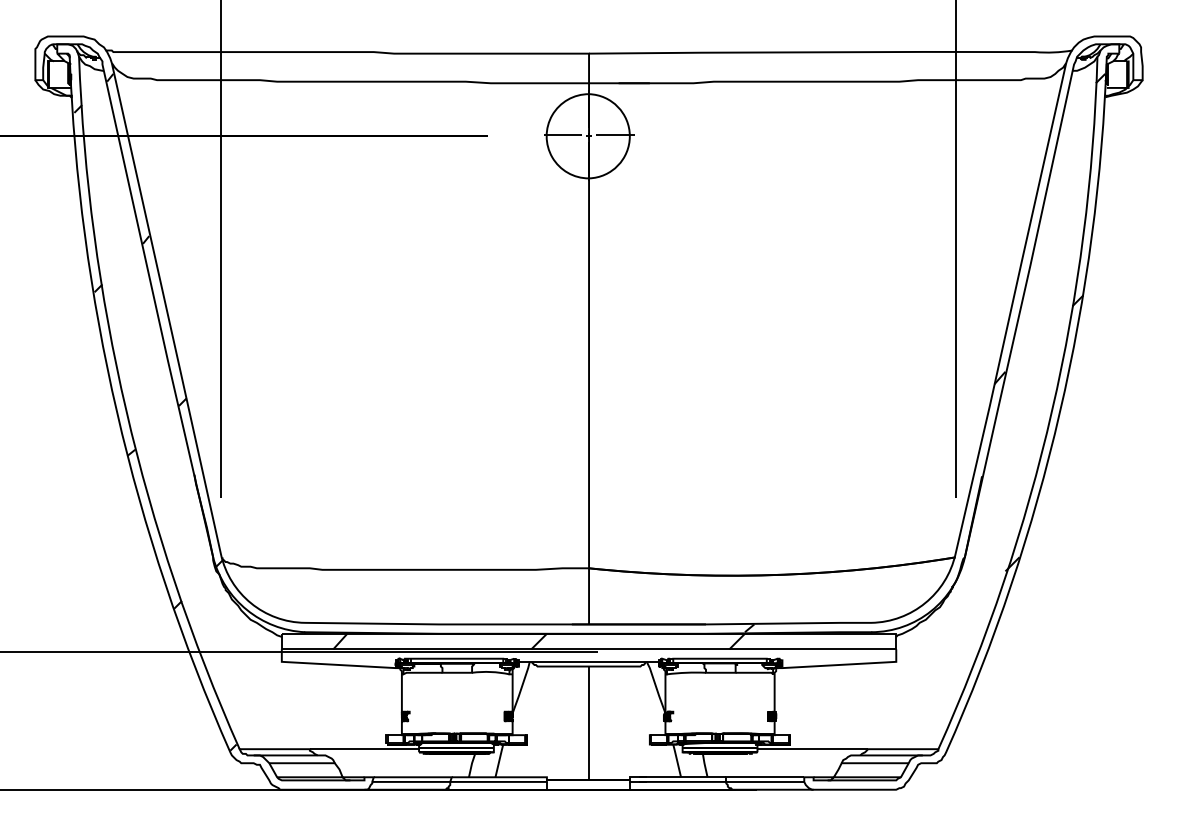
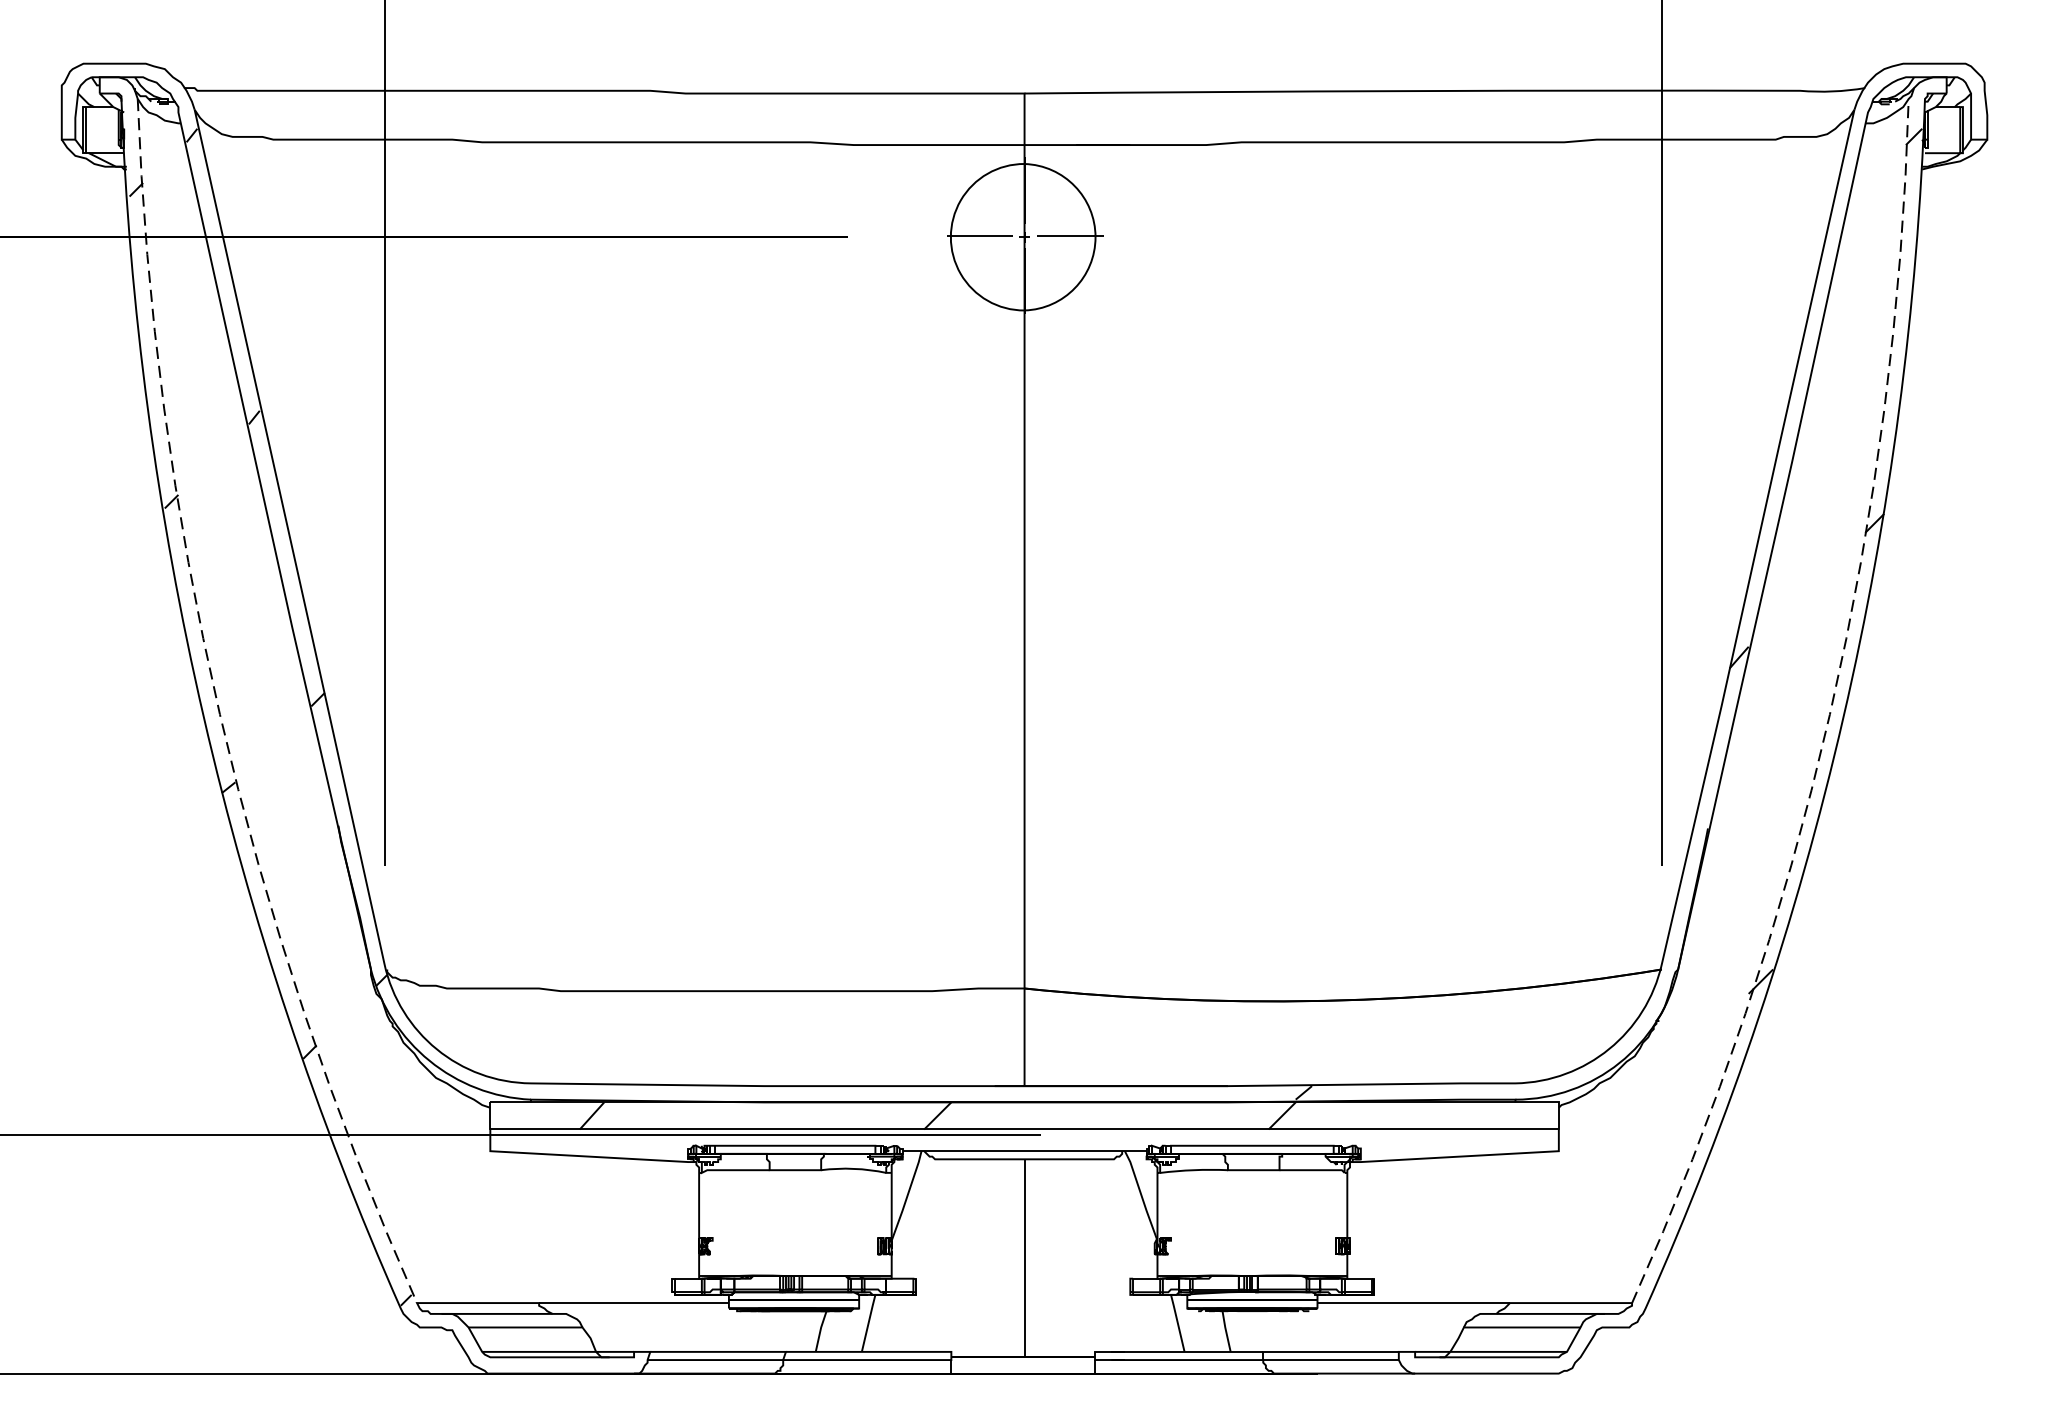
arc: (126, 410) -> (220, 714), solid -> dashed
arc: (1052, 410) -> (1830, 714), solid -> dashed

